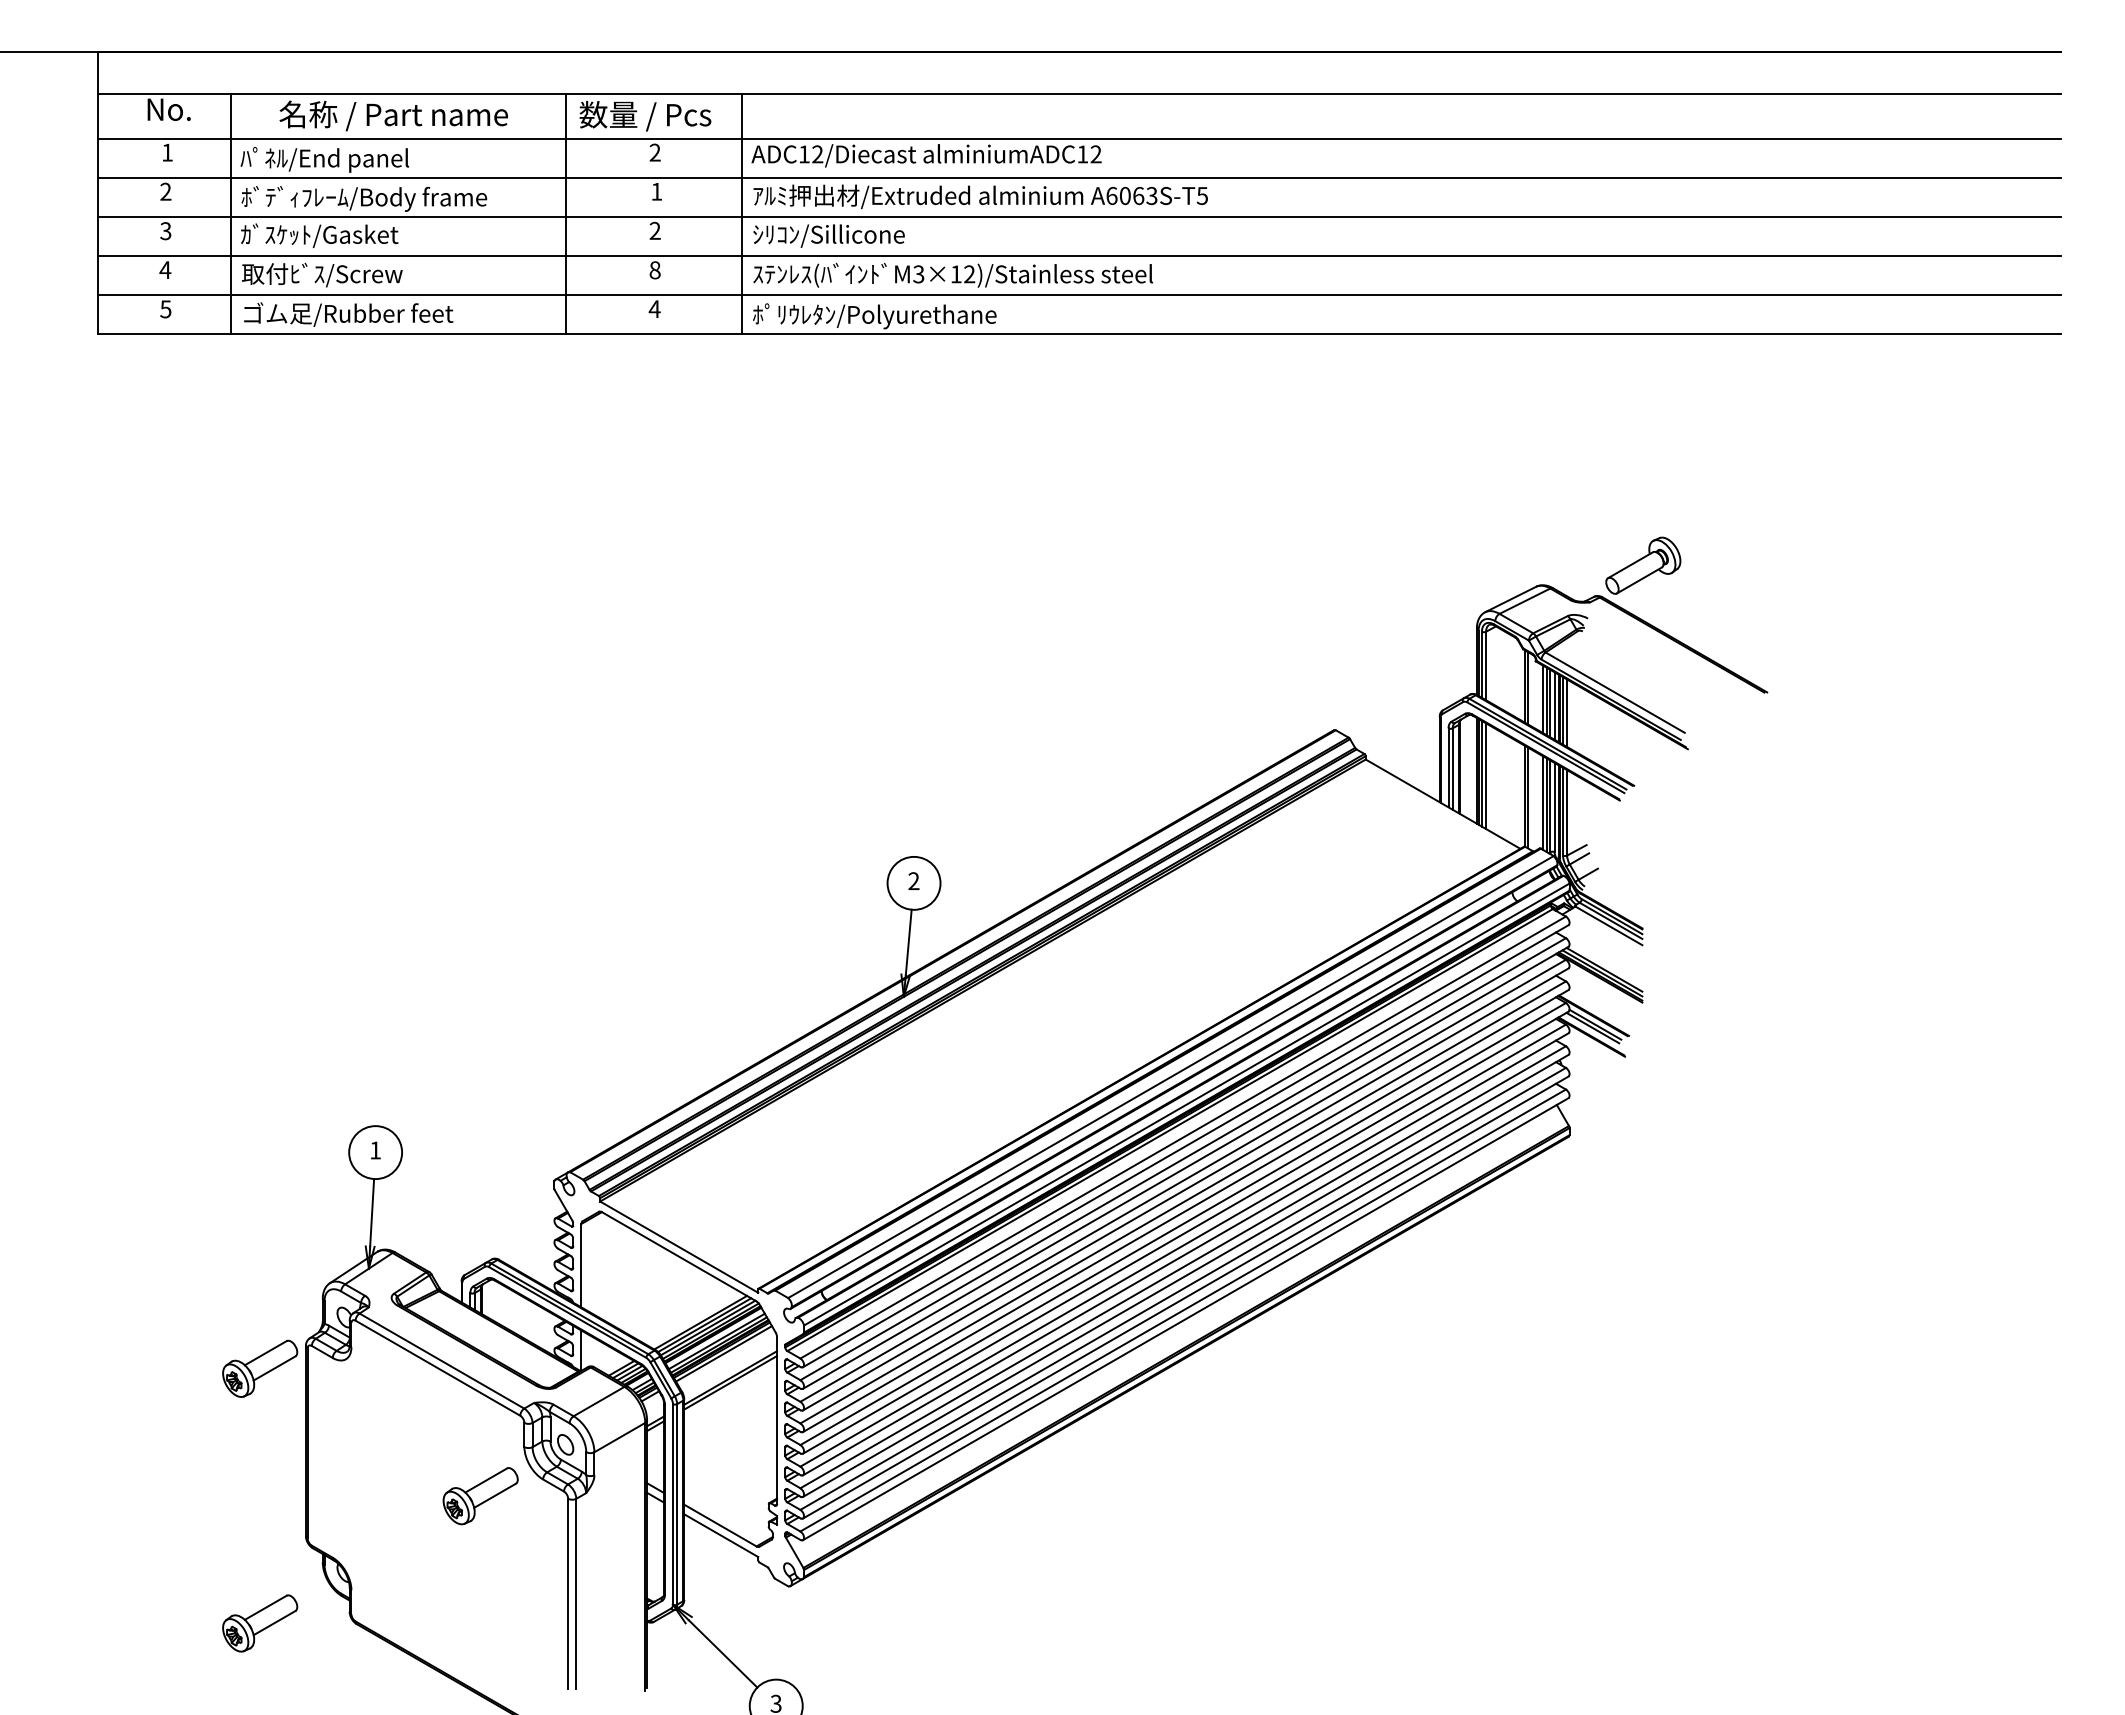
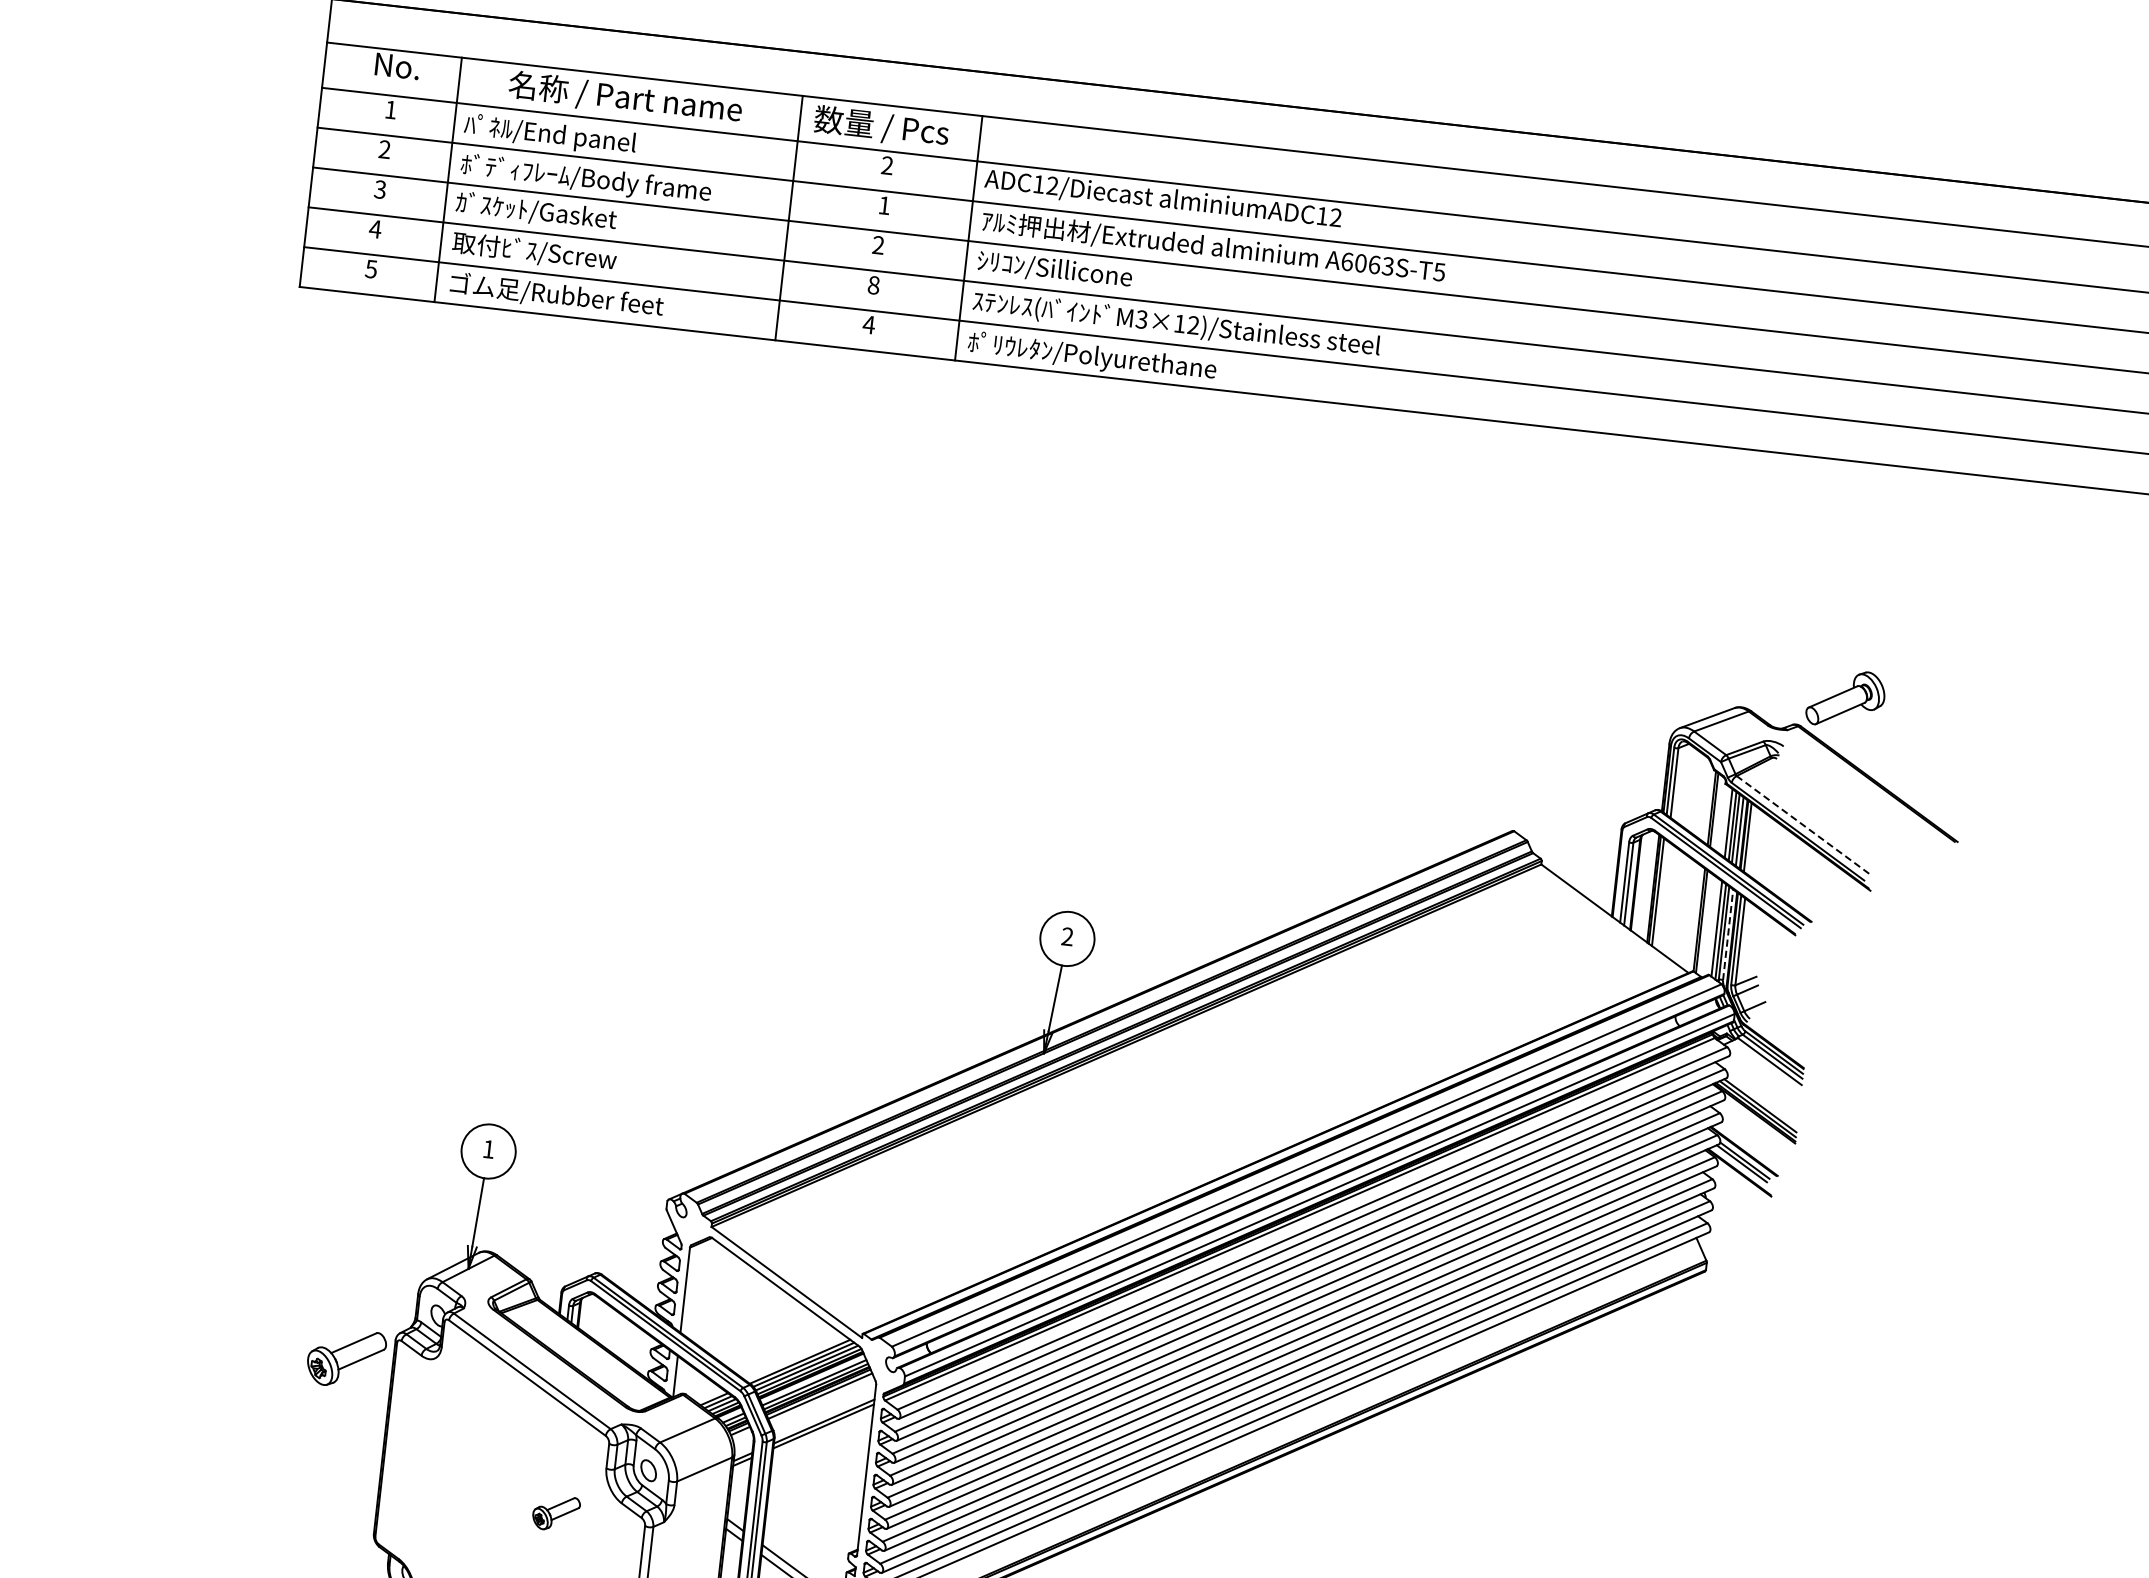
line: (1614, 692) -> (1802, 824), solid -> dashed
line: (1567, 713) -> (1751, 840), removed
line: (1486, 776) -> (1662, 895), removed
line: (1554, 807) -> (1728, 934), solid -> dashed
part: (480, 1496) -> (556, 1513), size x0.6

